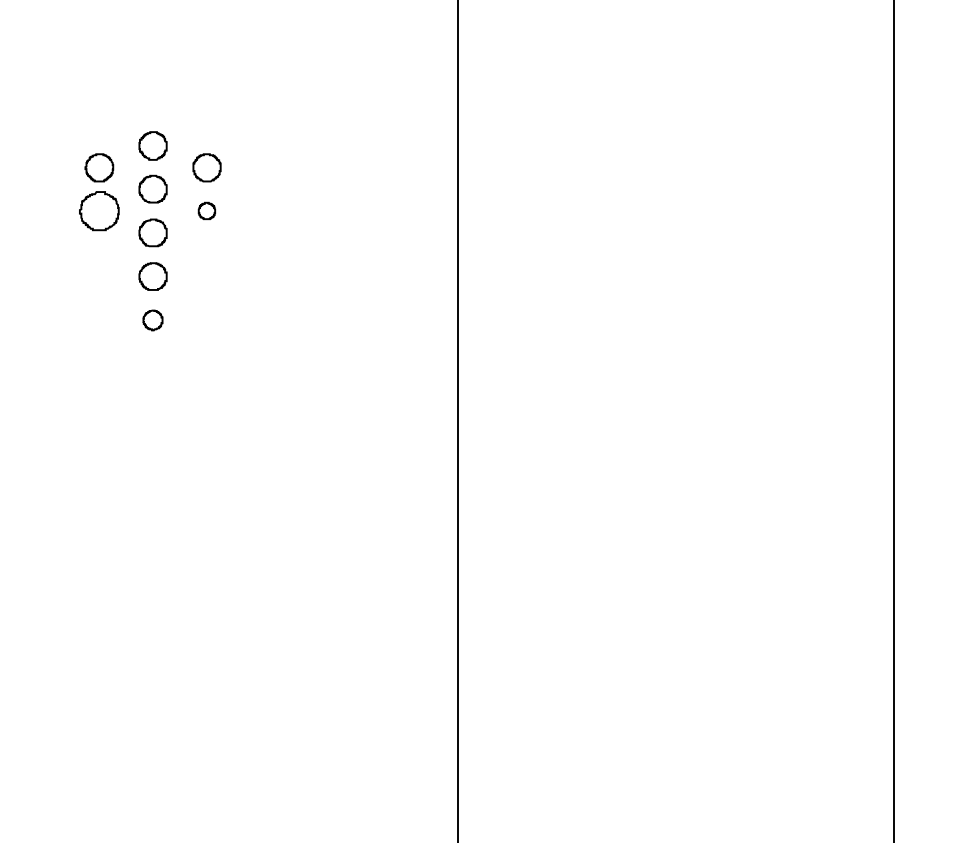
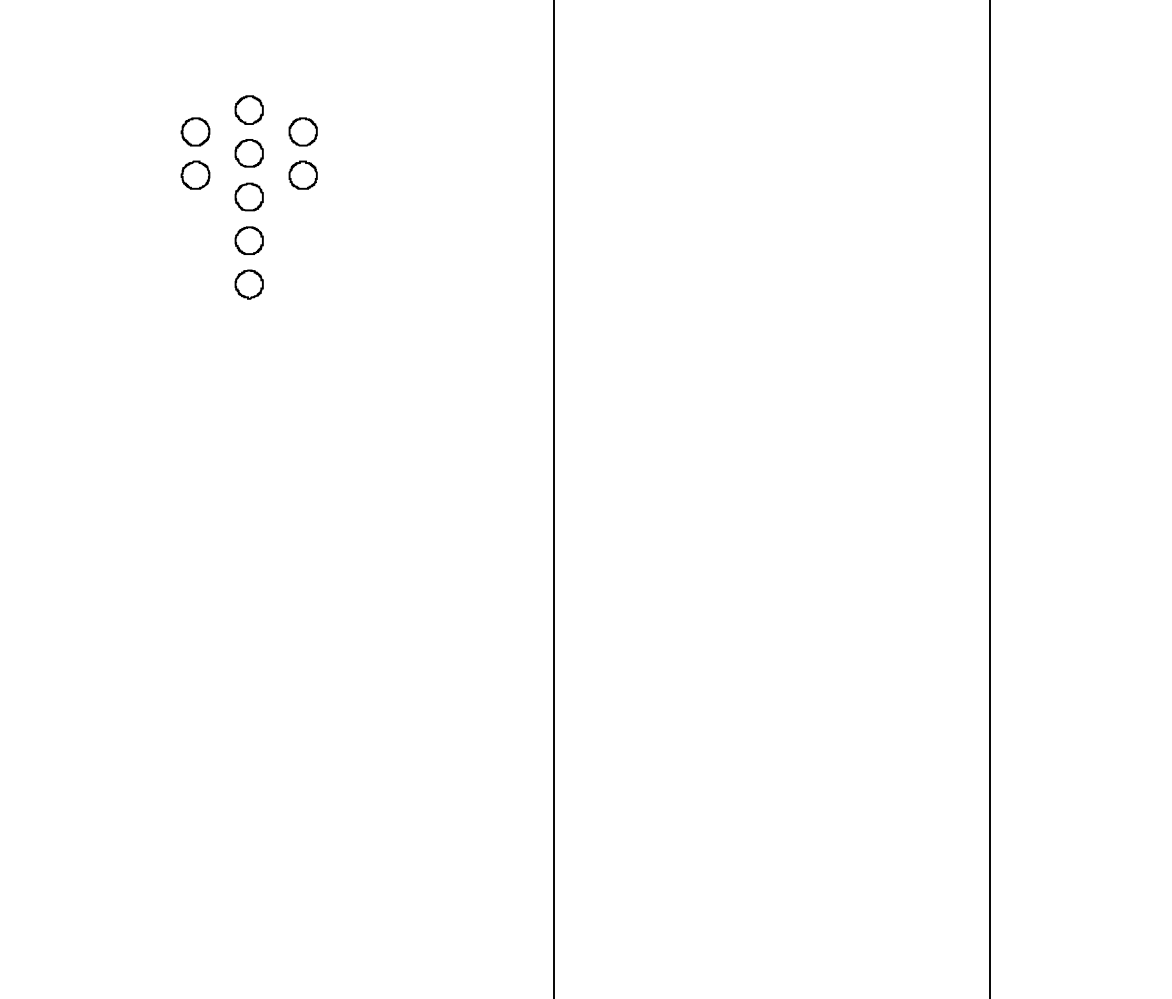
part: (99, 210) -> (195, 174), size x0.71
part: (206, 210) -> (302, 174), size x1.67
part: (152, 320) -> (248, 284), size x1.43

